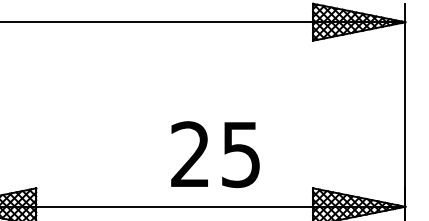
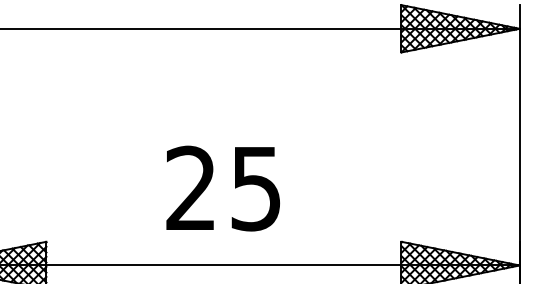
text: (214, 154) -> (222, 188), moved

